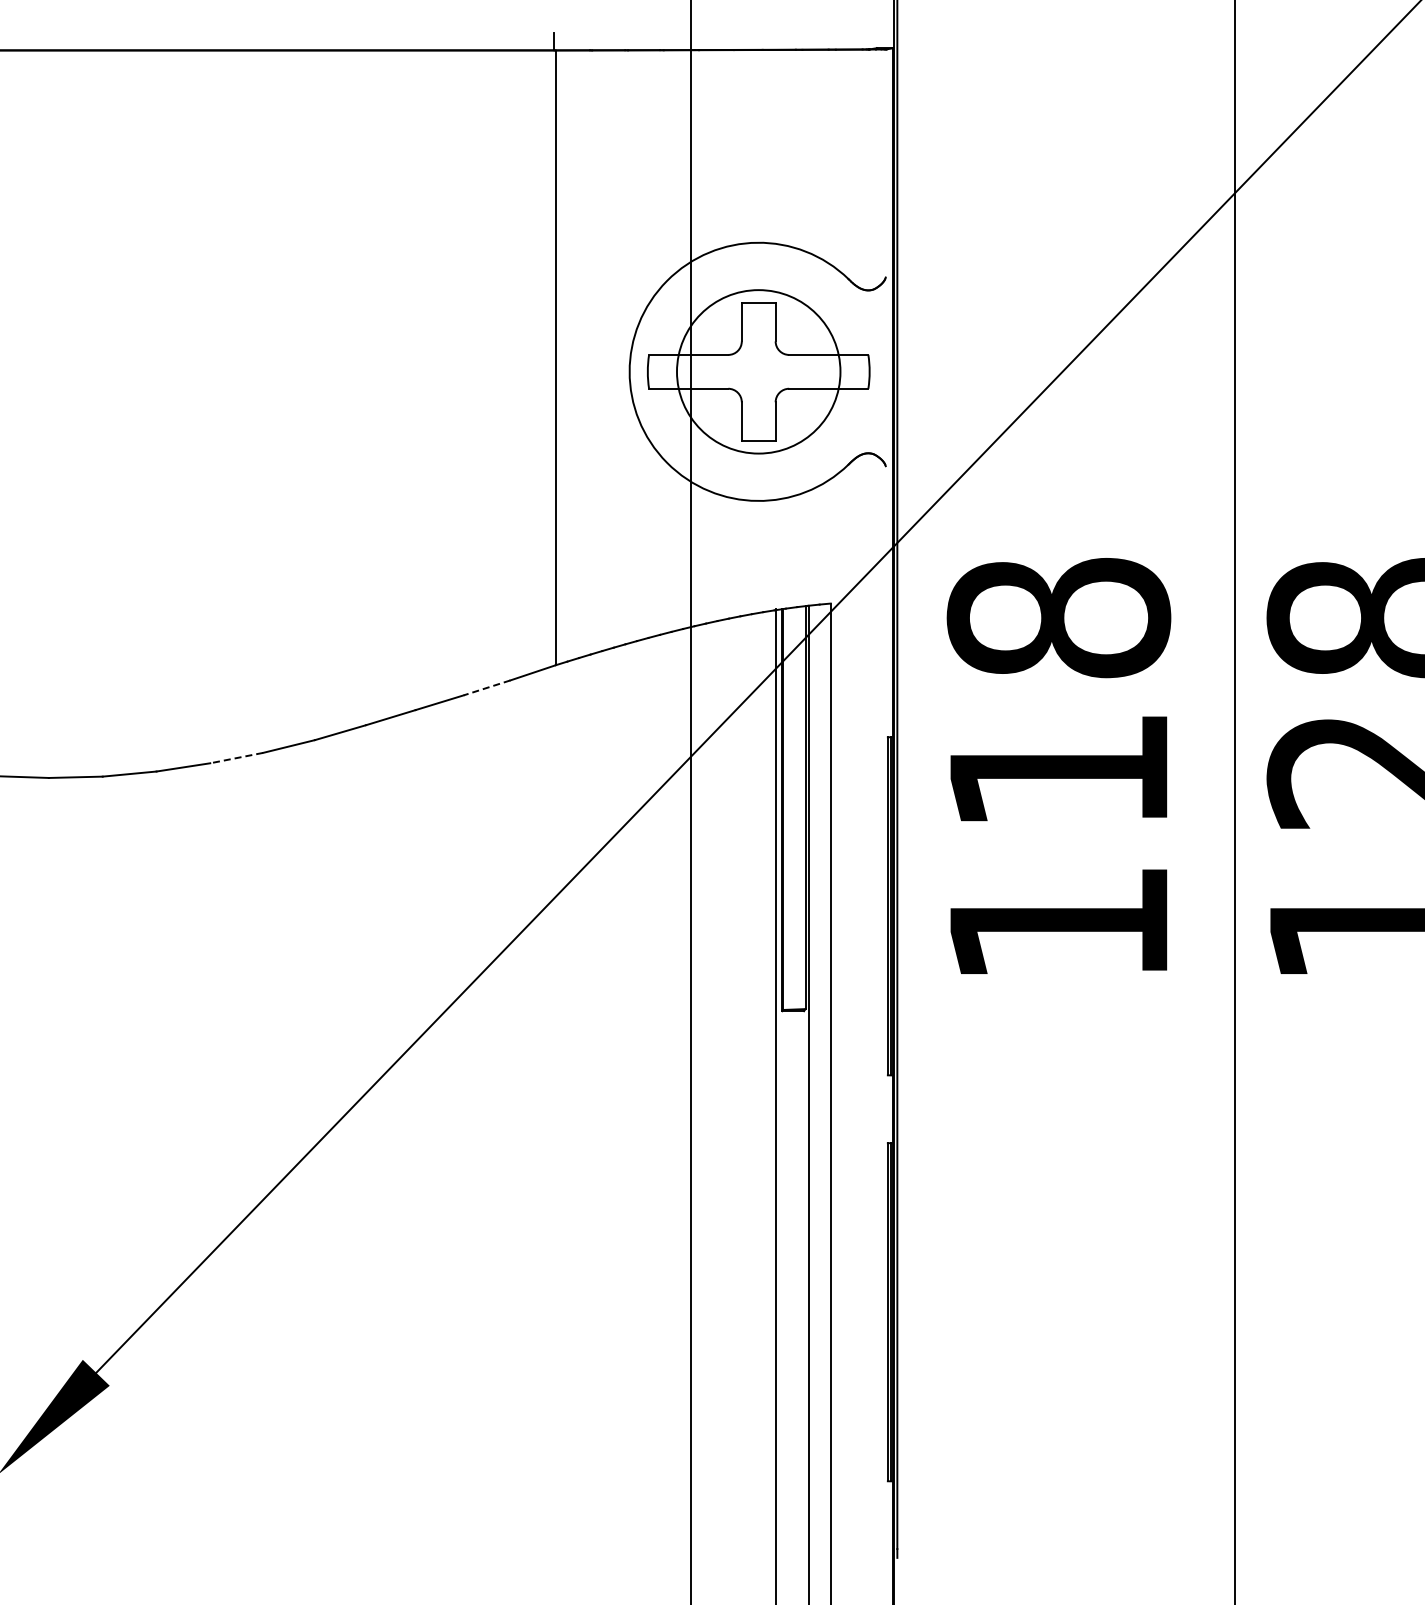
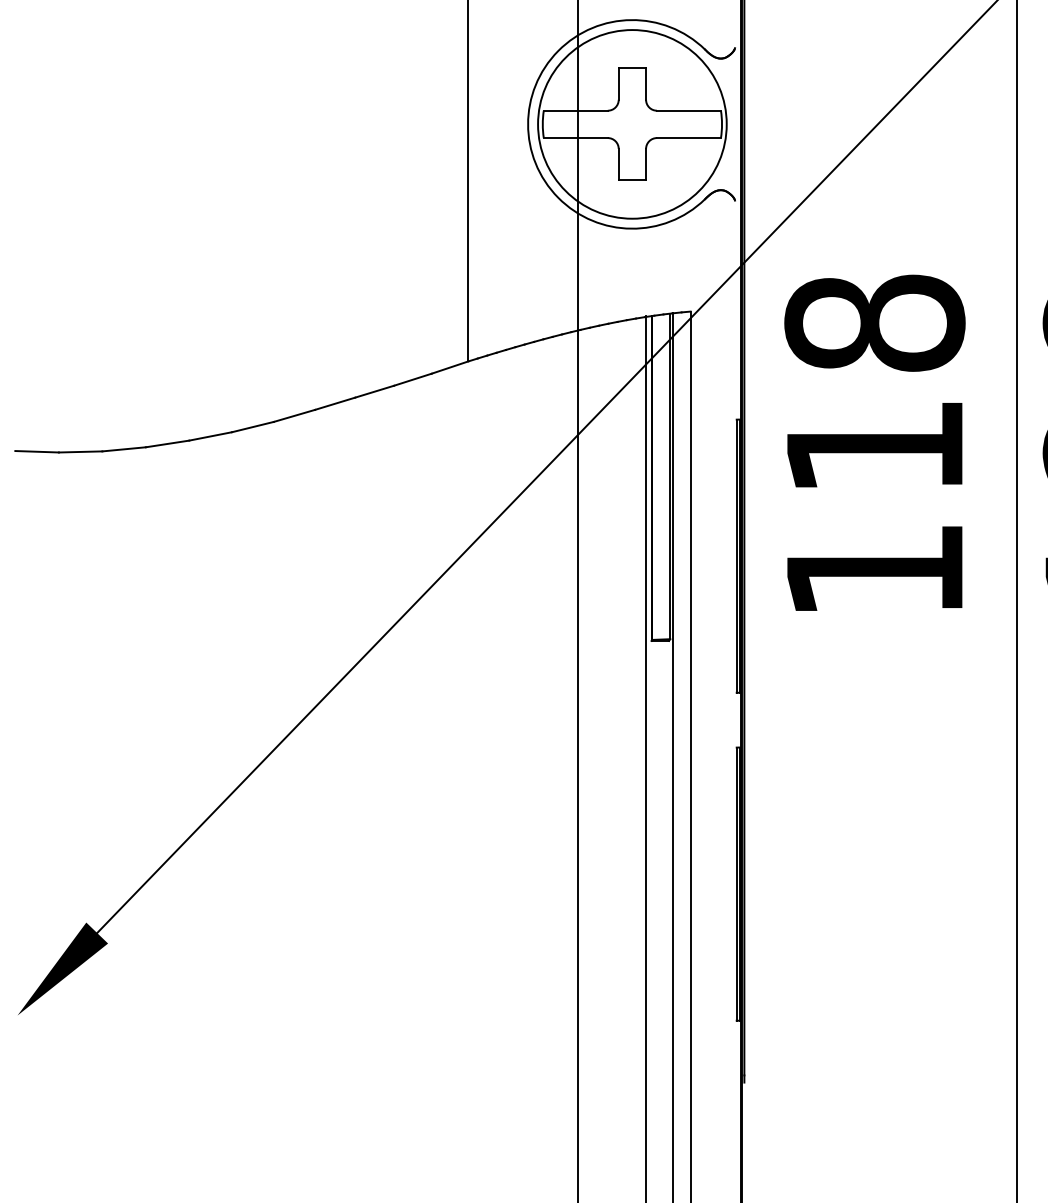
circle: (758, 371) -> (632, 124), size x1.43
line: (487, 687) -> (413, 379), dashed -> solid
line: (236, 758) -> (210, 436), dashed -> solid

